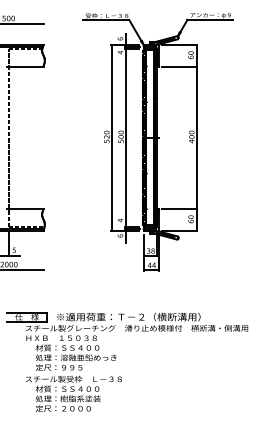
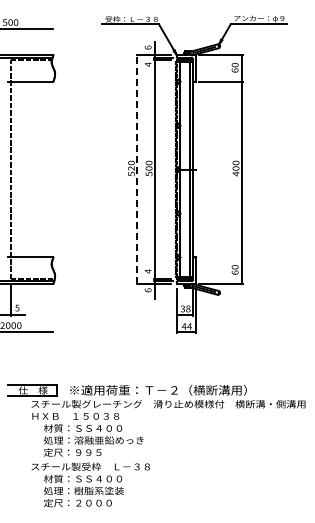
line: (111, 137) -> (137, 169), solid -> dashed
line: (179, 209) -> (220, 257), removed

